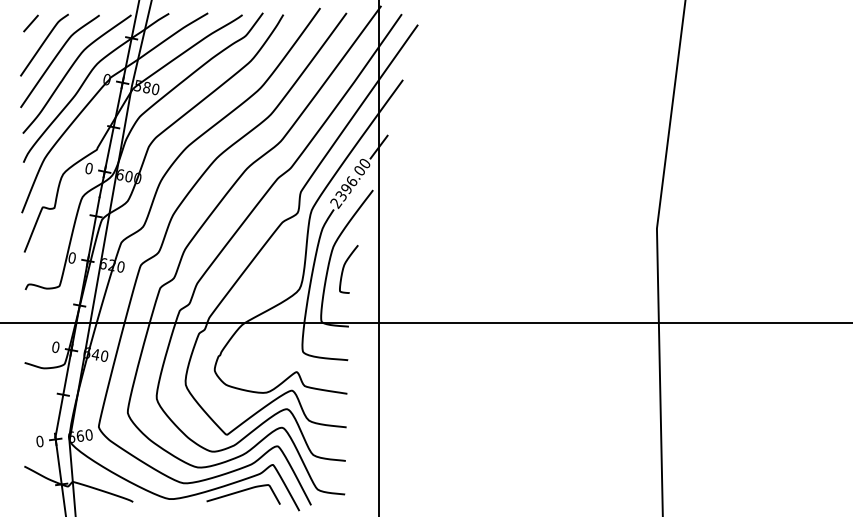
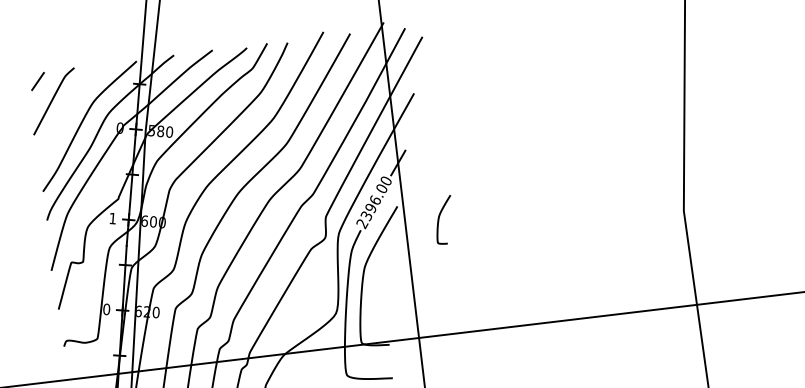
curve: (55, 59) -> (66, 114), removed
text: (88, 168) -> (112, 218), 0 -> 1
curve: (344, 268) -> (439, 219), moved

